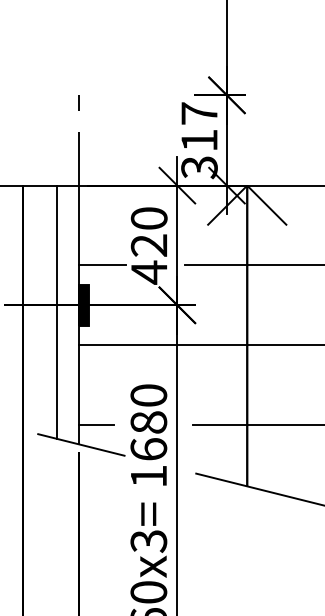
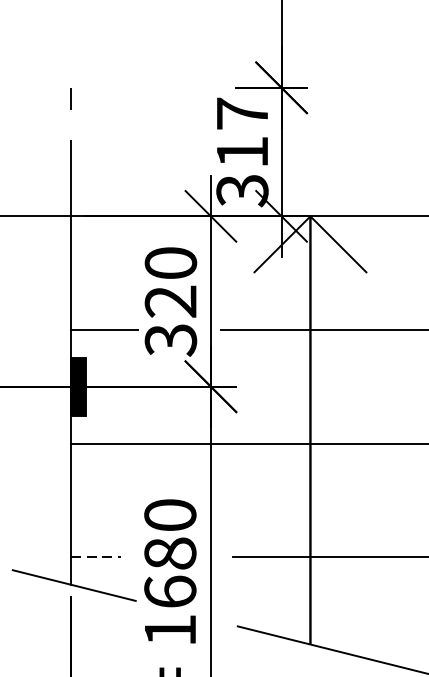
text: (148, 272) -> (169, 340), 420 -> 320
line: (56, 311) -> (38, 395), removed
line: (96, 424) -> (95, 556), solid -> dashed

